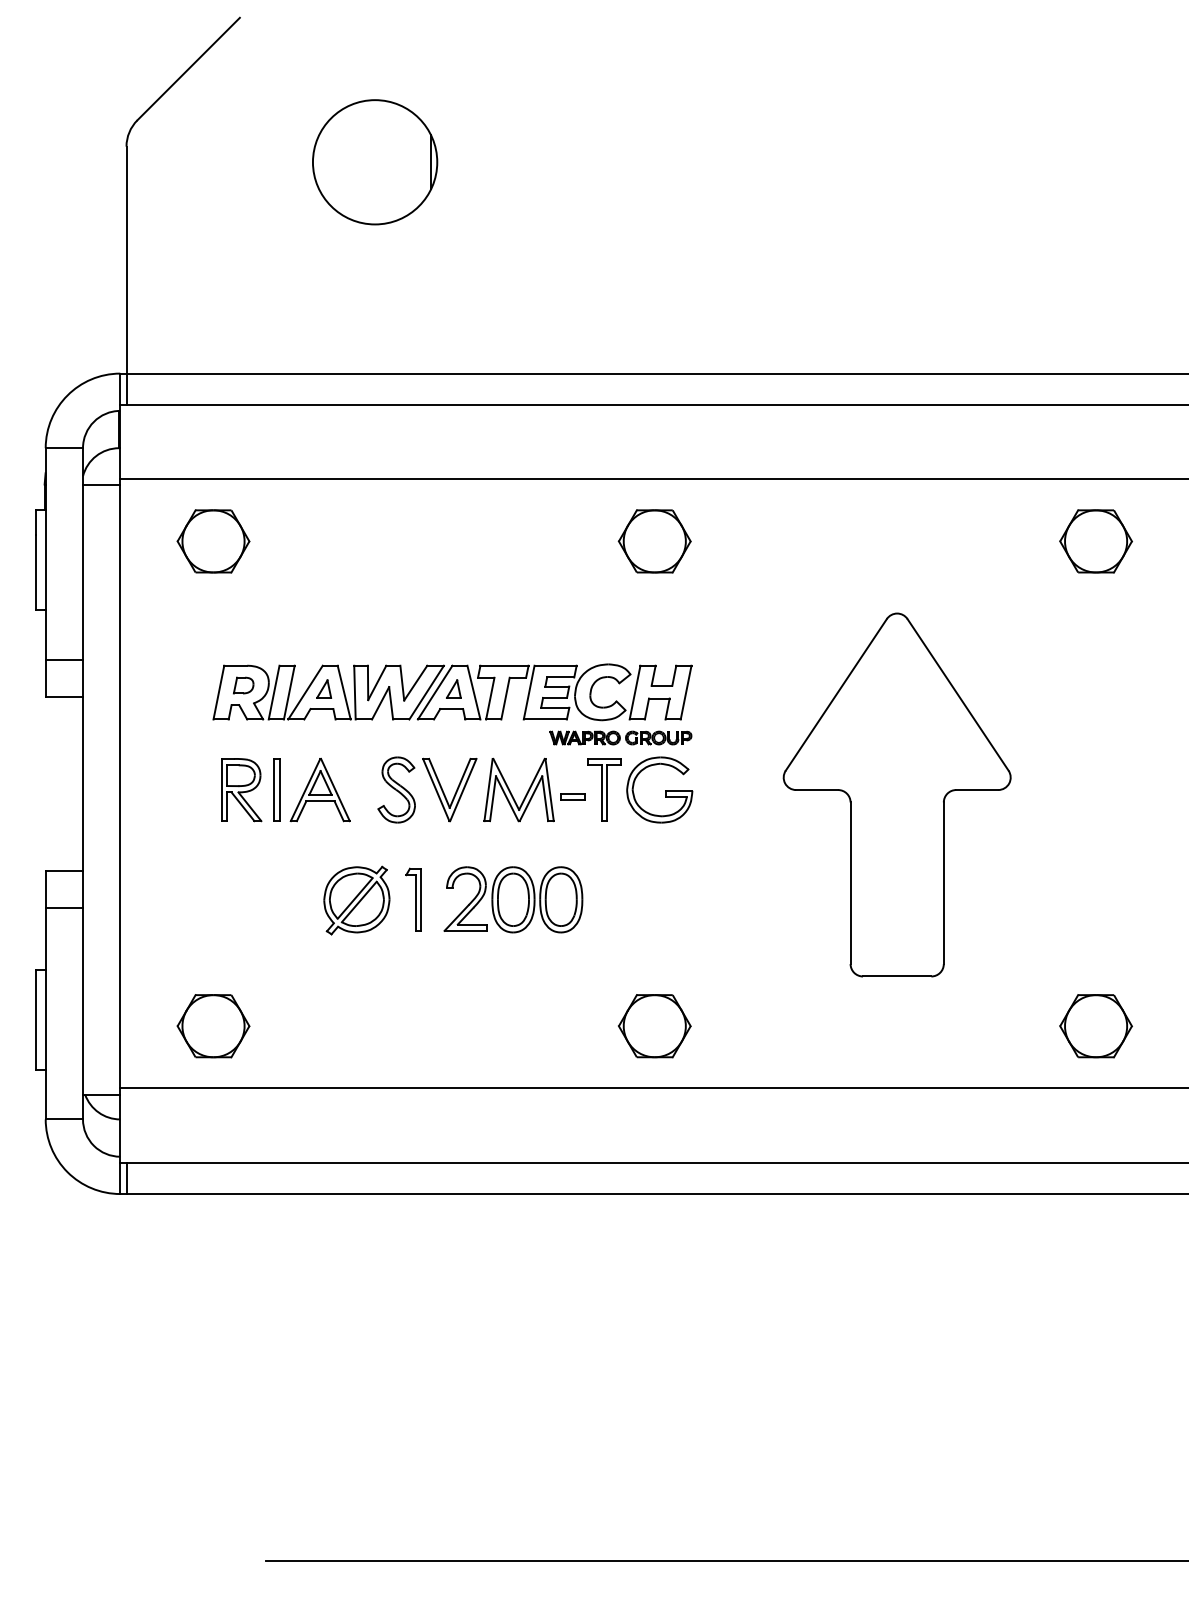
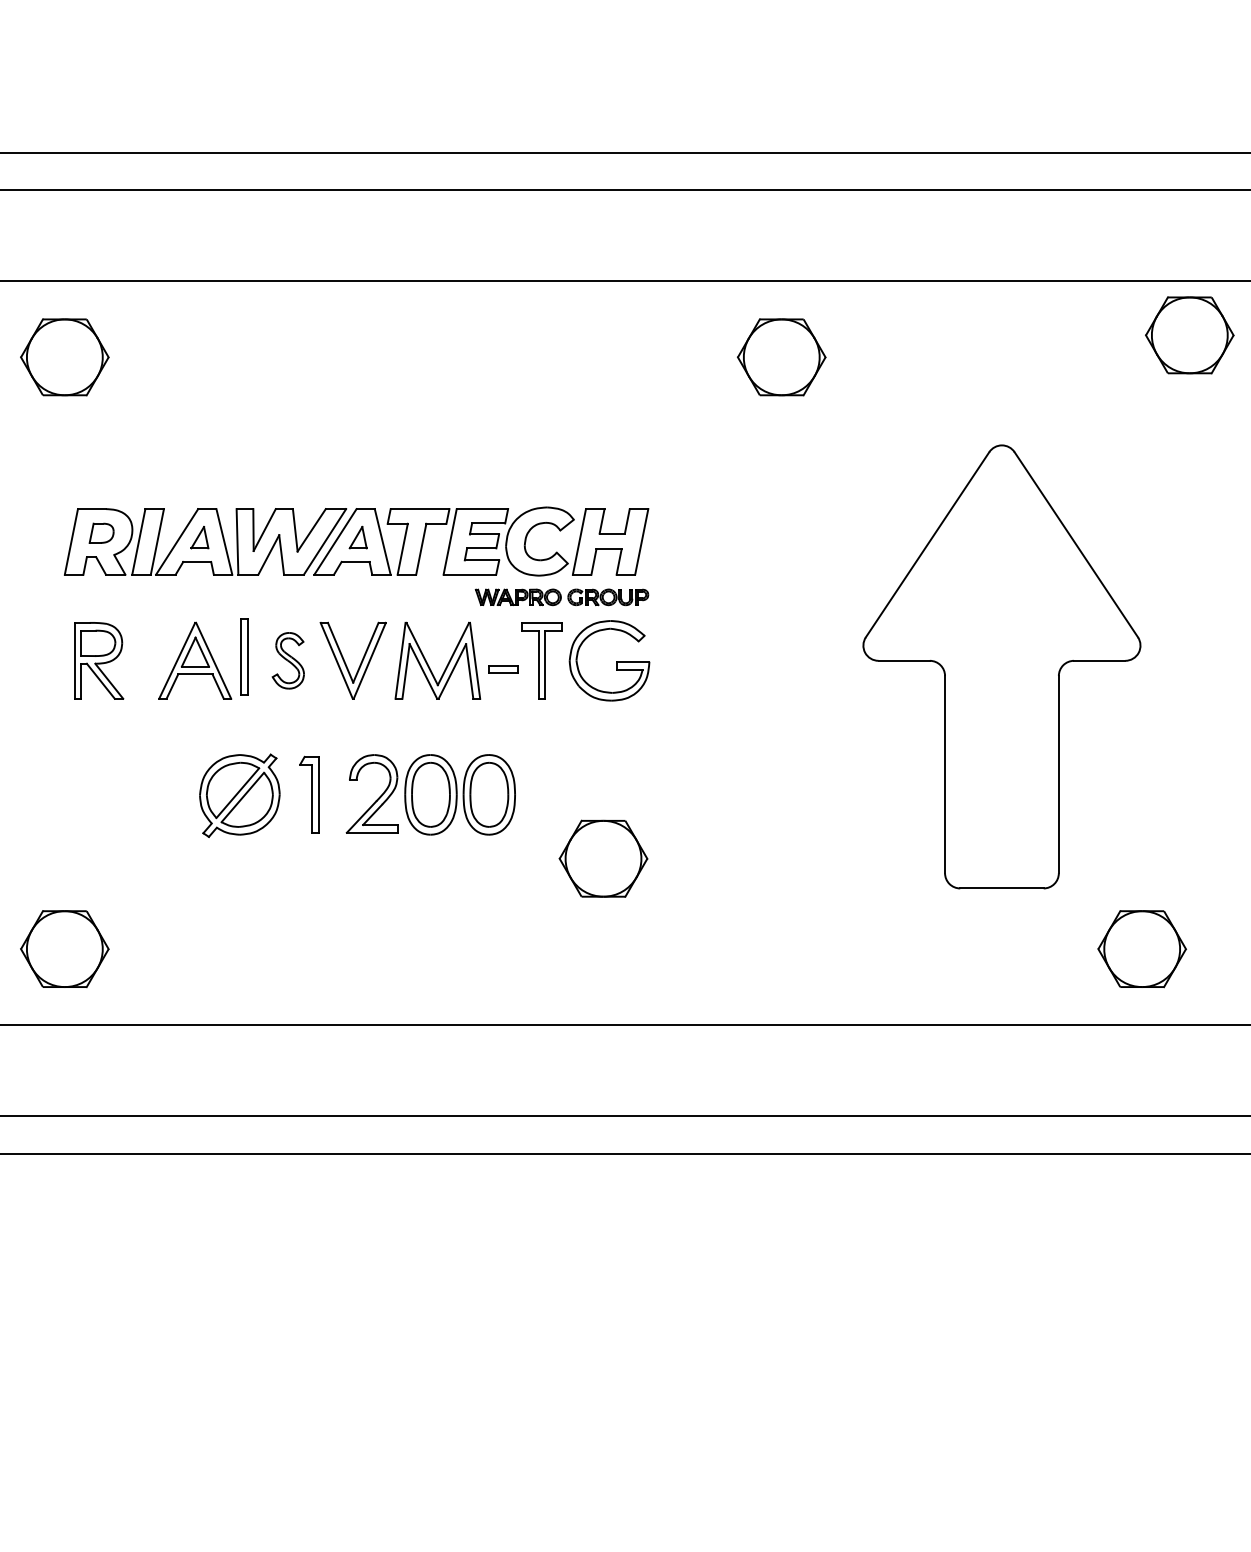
part: (654, 541) -> (781, 357), moved
part: (1095, 541) -> (1189, 335), moved
part: (276, 789) -> (244, 656), moved
part: (396, 789) -> (288, 660), size x0.7
part: (896, 794) -> (1001, 666), moved
part: (654, 1026) -> (603, 859), moved

